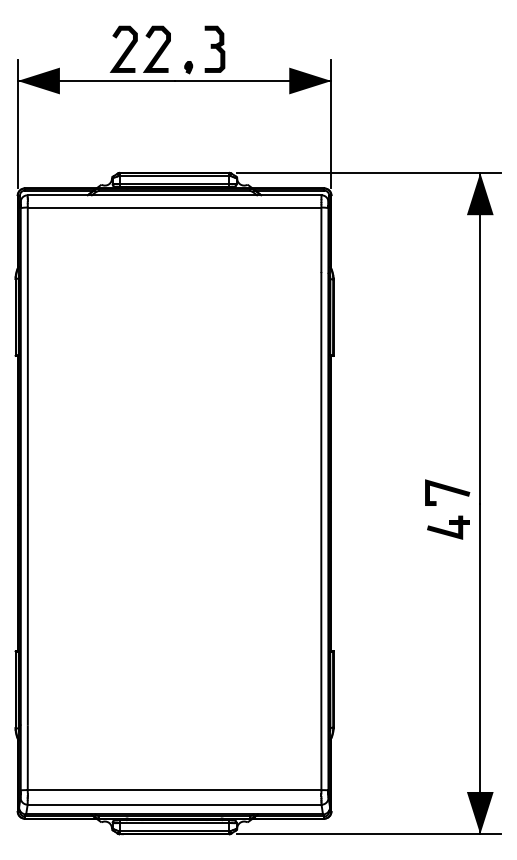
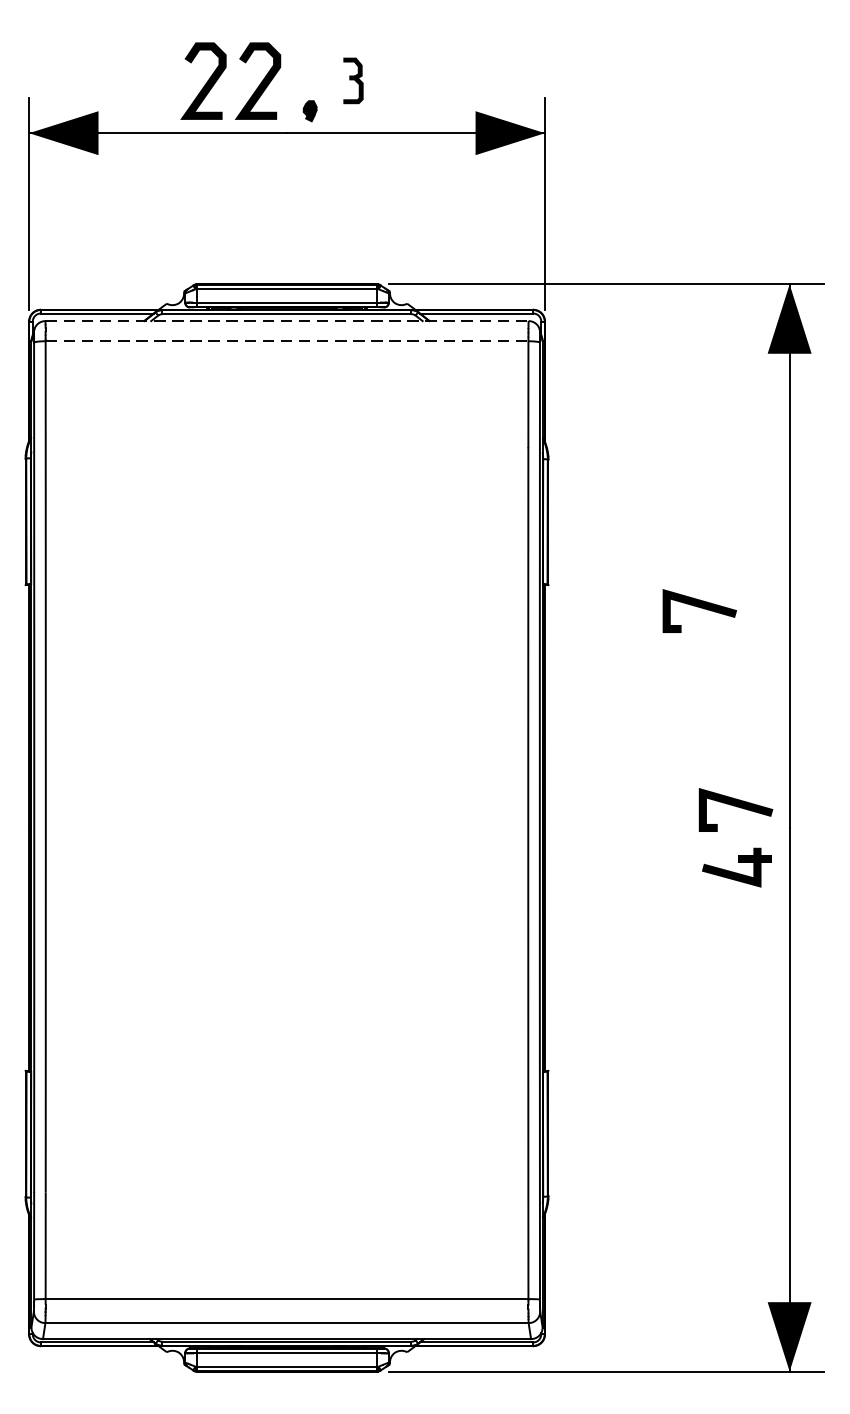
part: (214, 48) -> (352, 79), size x0.6
line: (174, 195) -> (286, 321), solid -> dashed
line: (174, 207) -> (286, 341), solid -> dashed
line: (425, 369) -> (699, 607), added

